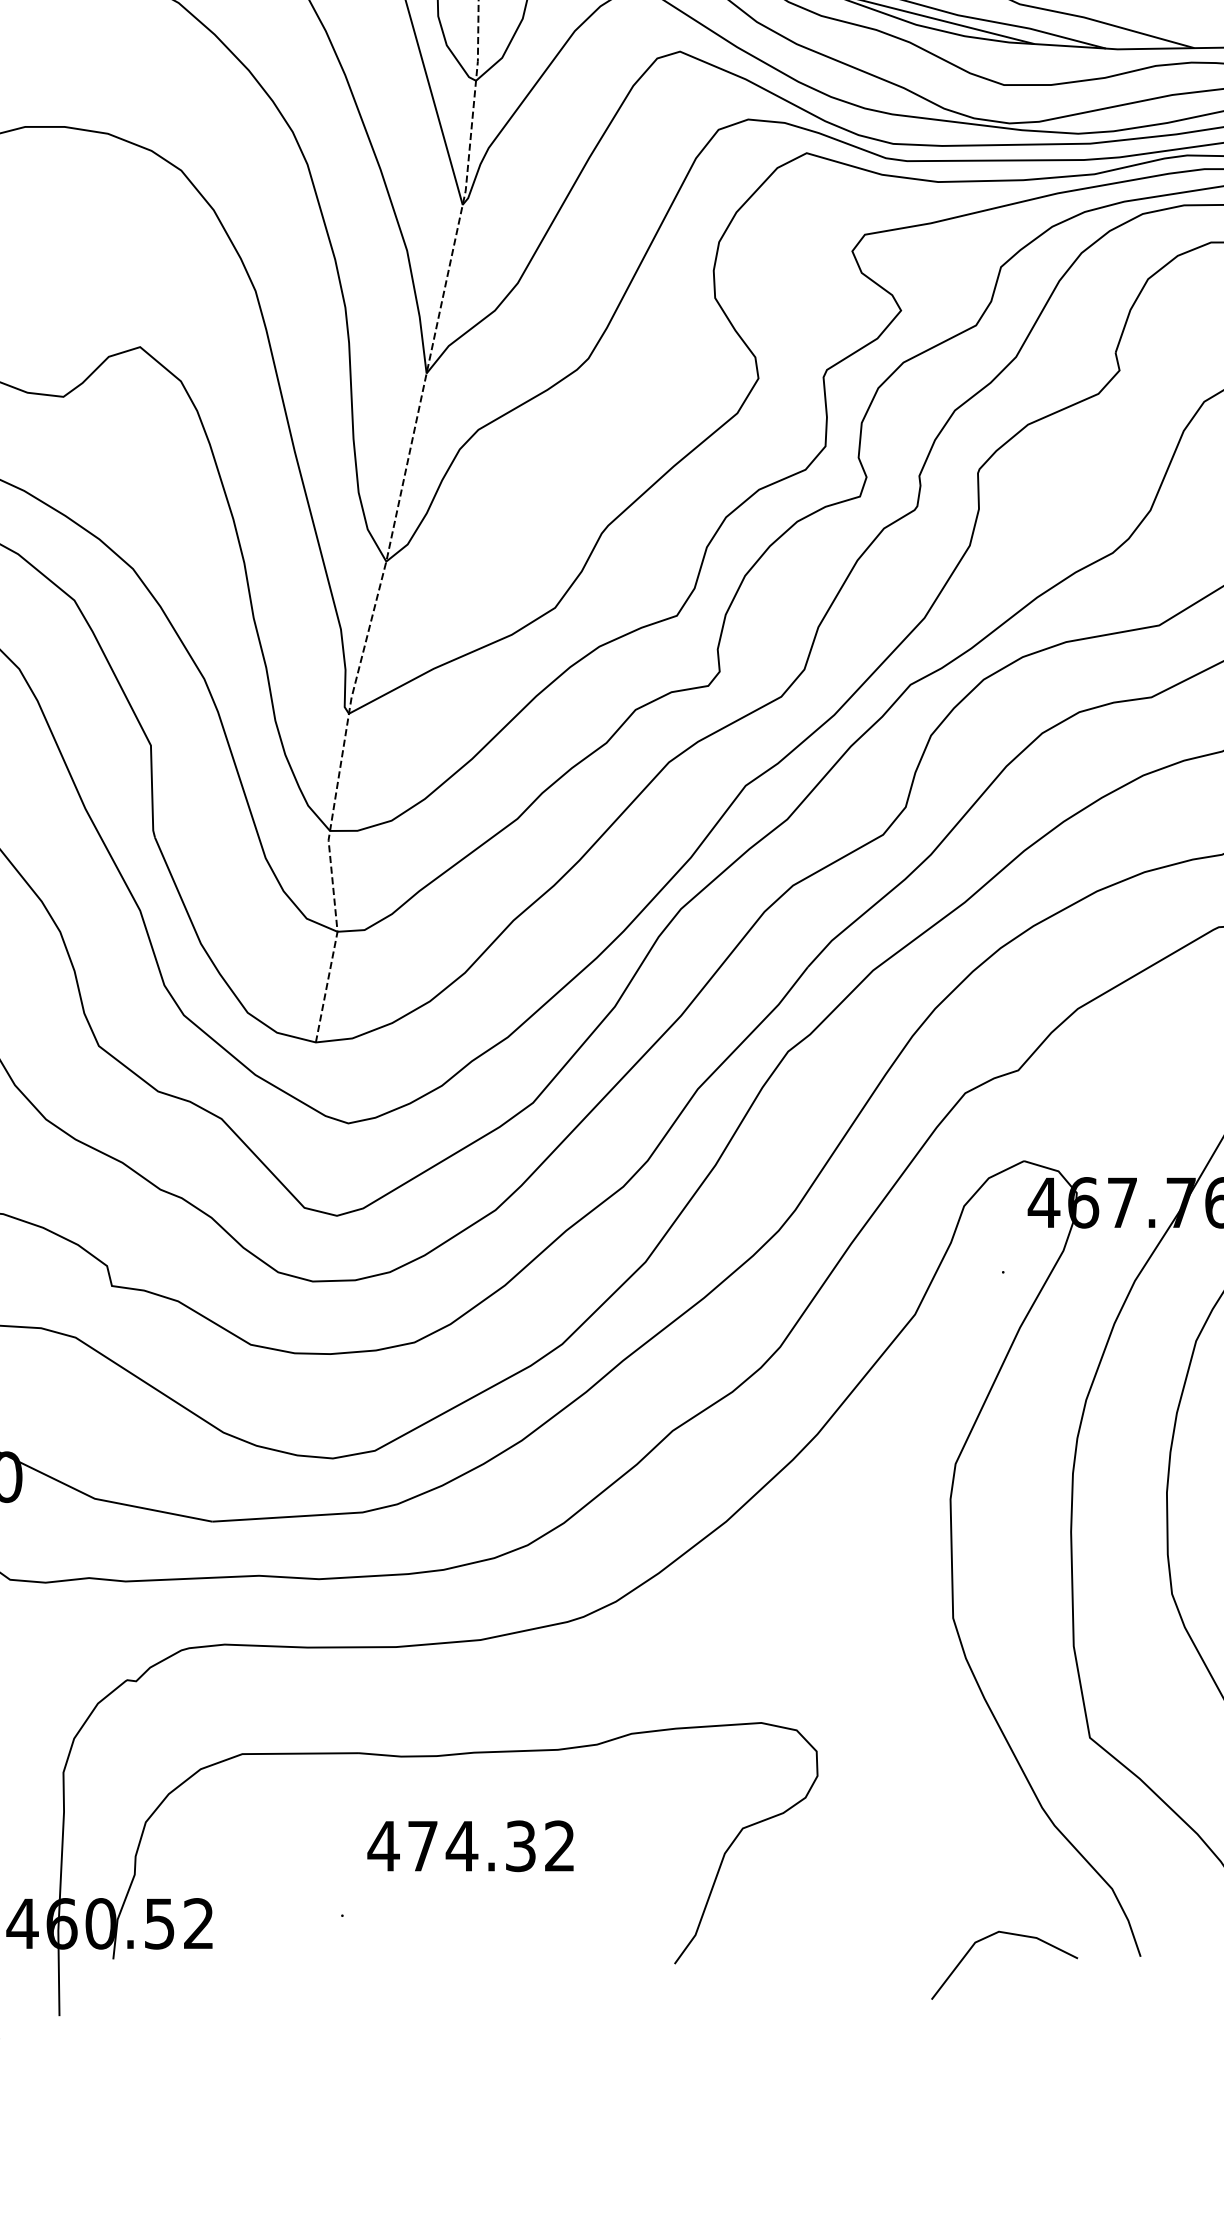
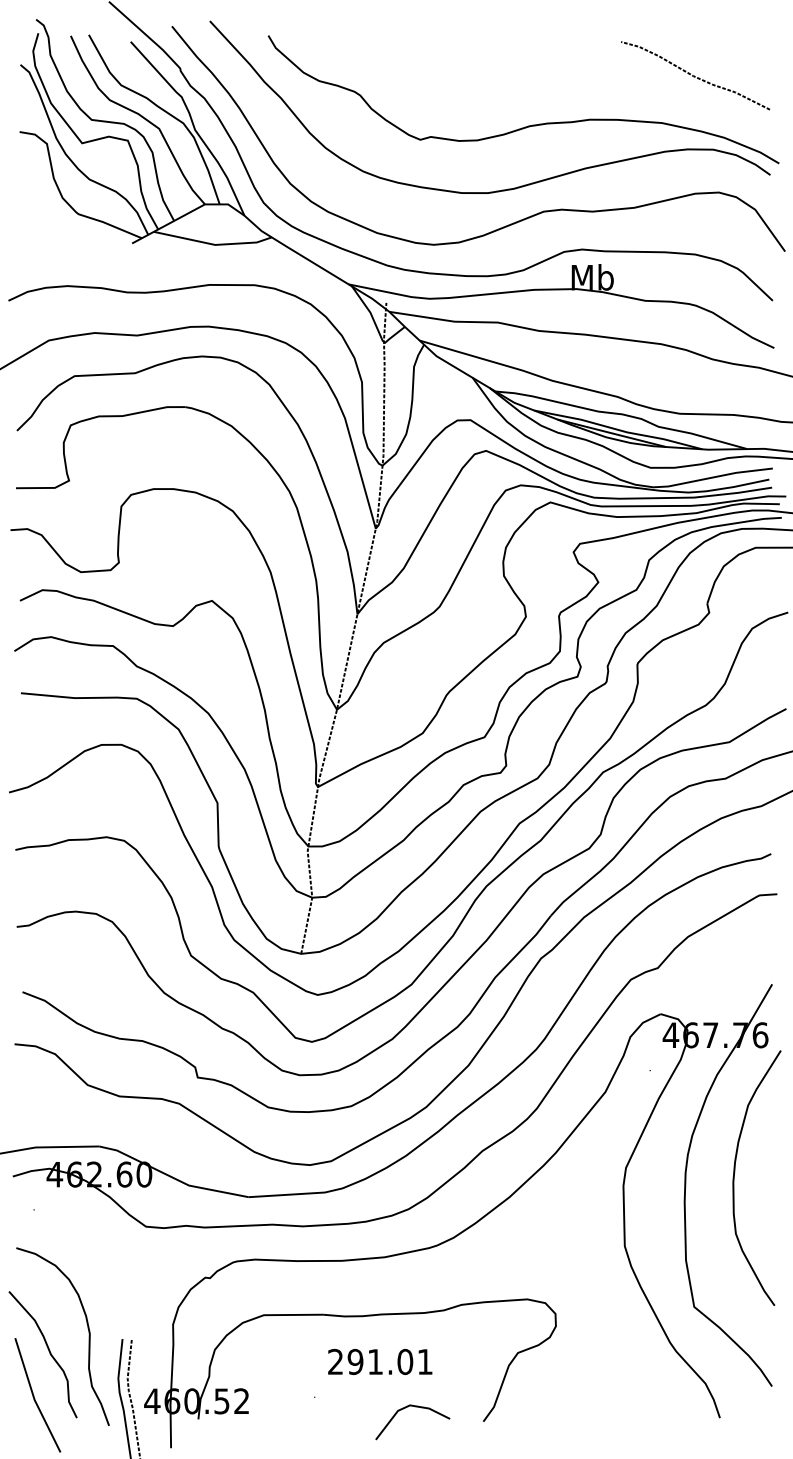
text: (470, 1845) -> (379, 1361), 474.32 -> 291.01
line: (1009, 1935) -> (415, 1407), moved

